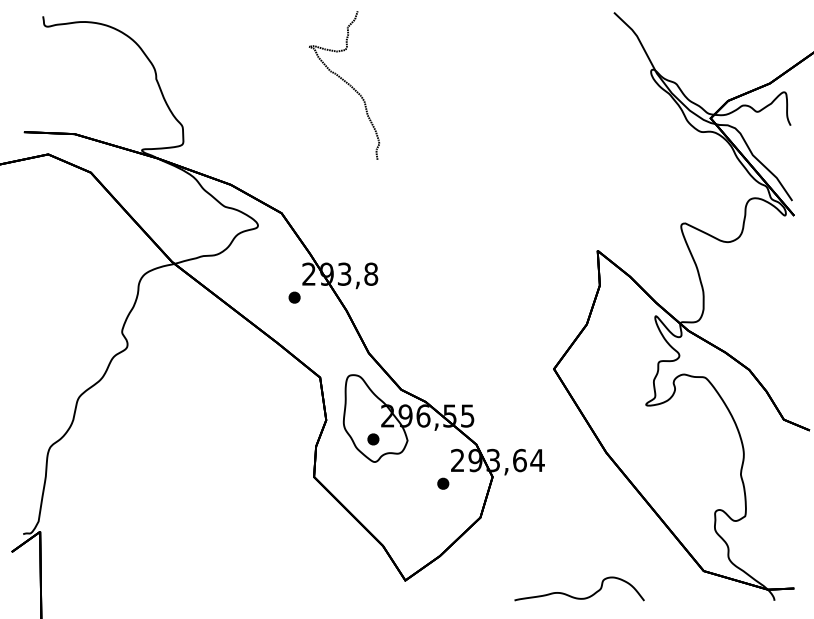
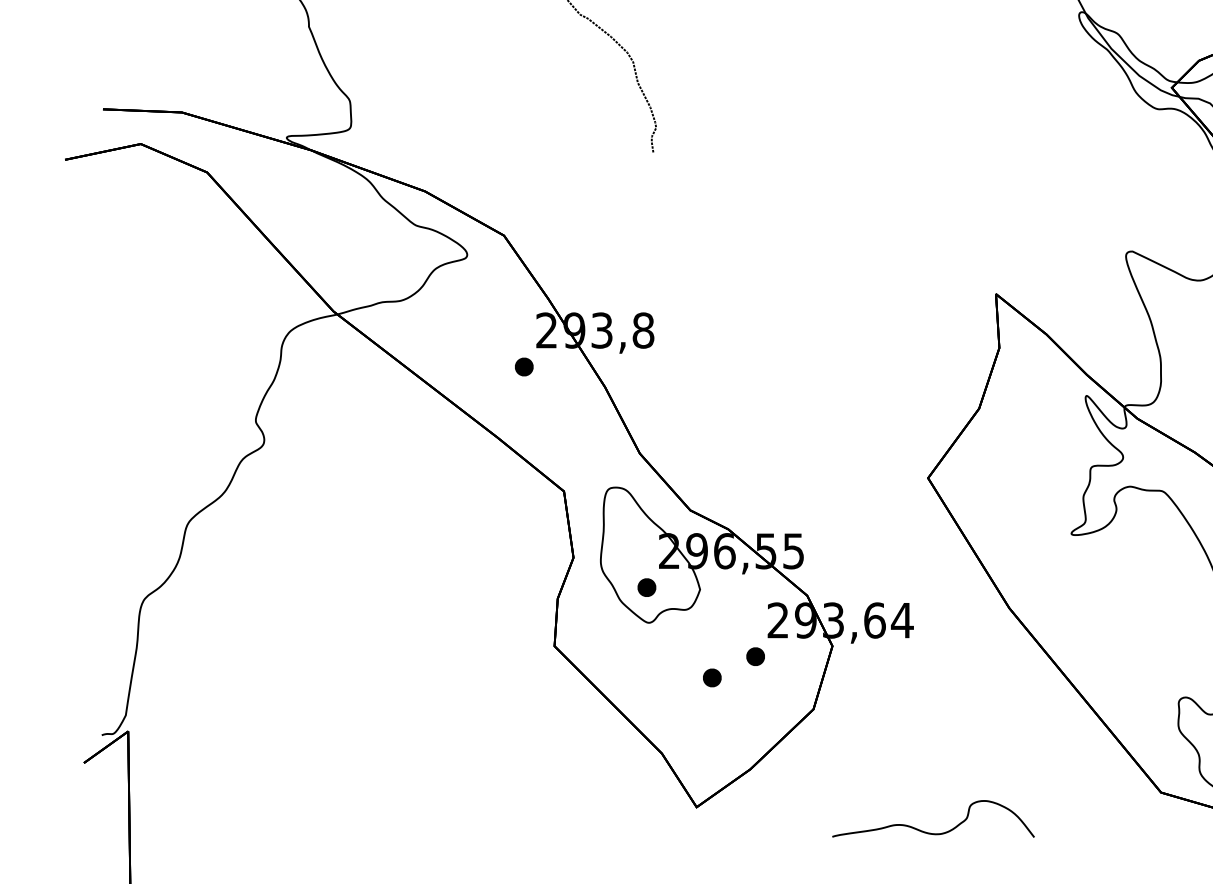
part: (415, 497) -> (712, 678), added
curve: (579, 597) -> (933, 832), moved

